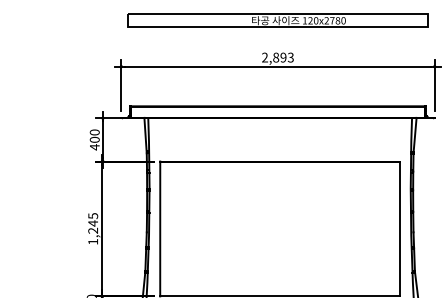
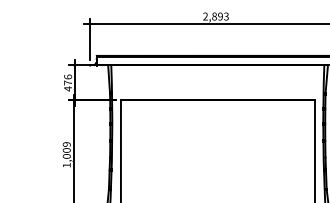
text: (94, 135) -> (67, 79), 400 -> 476
text: (93, 223) -> (67, 150), 1,245 -> 1,009

